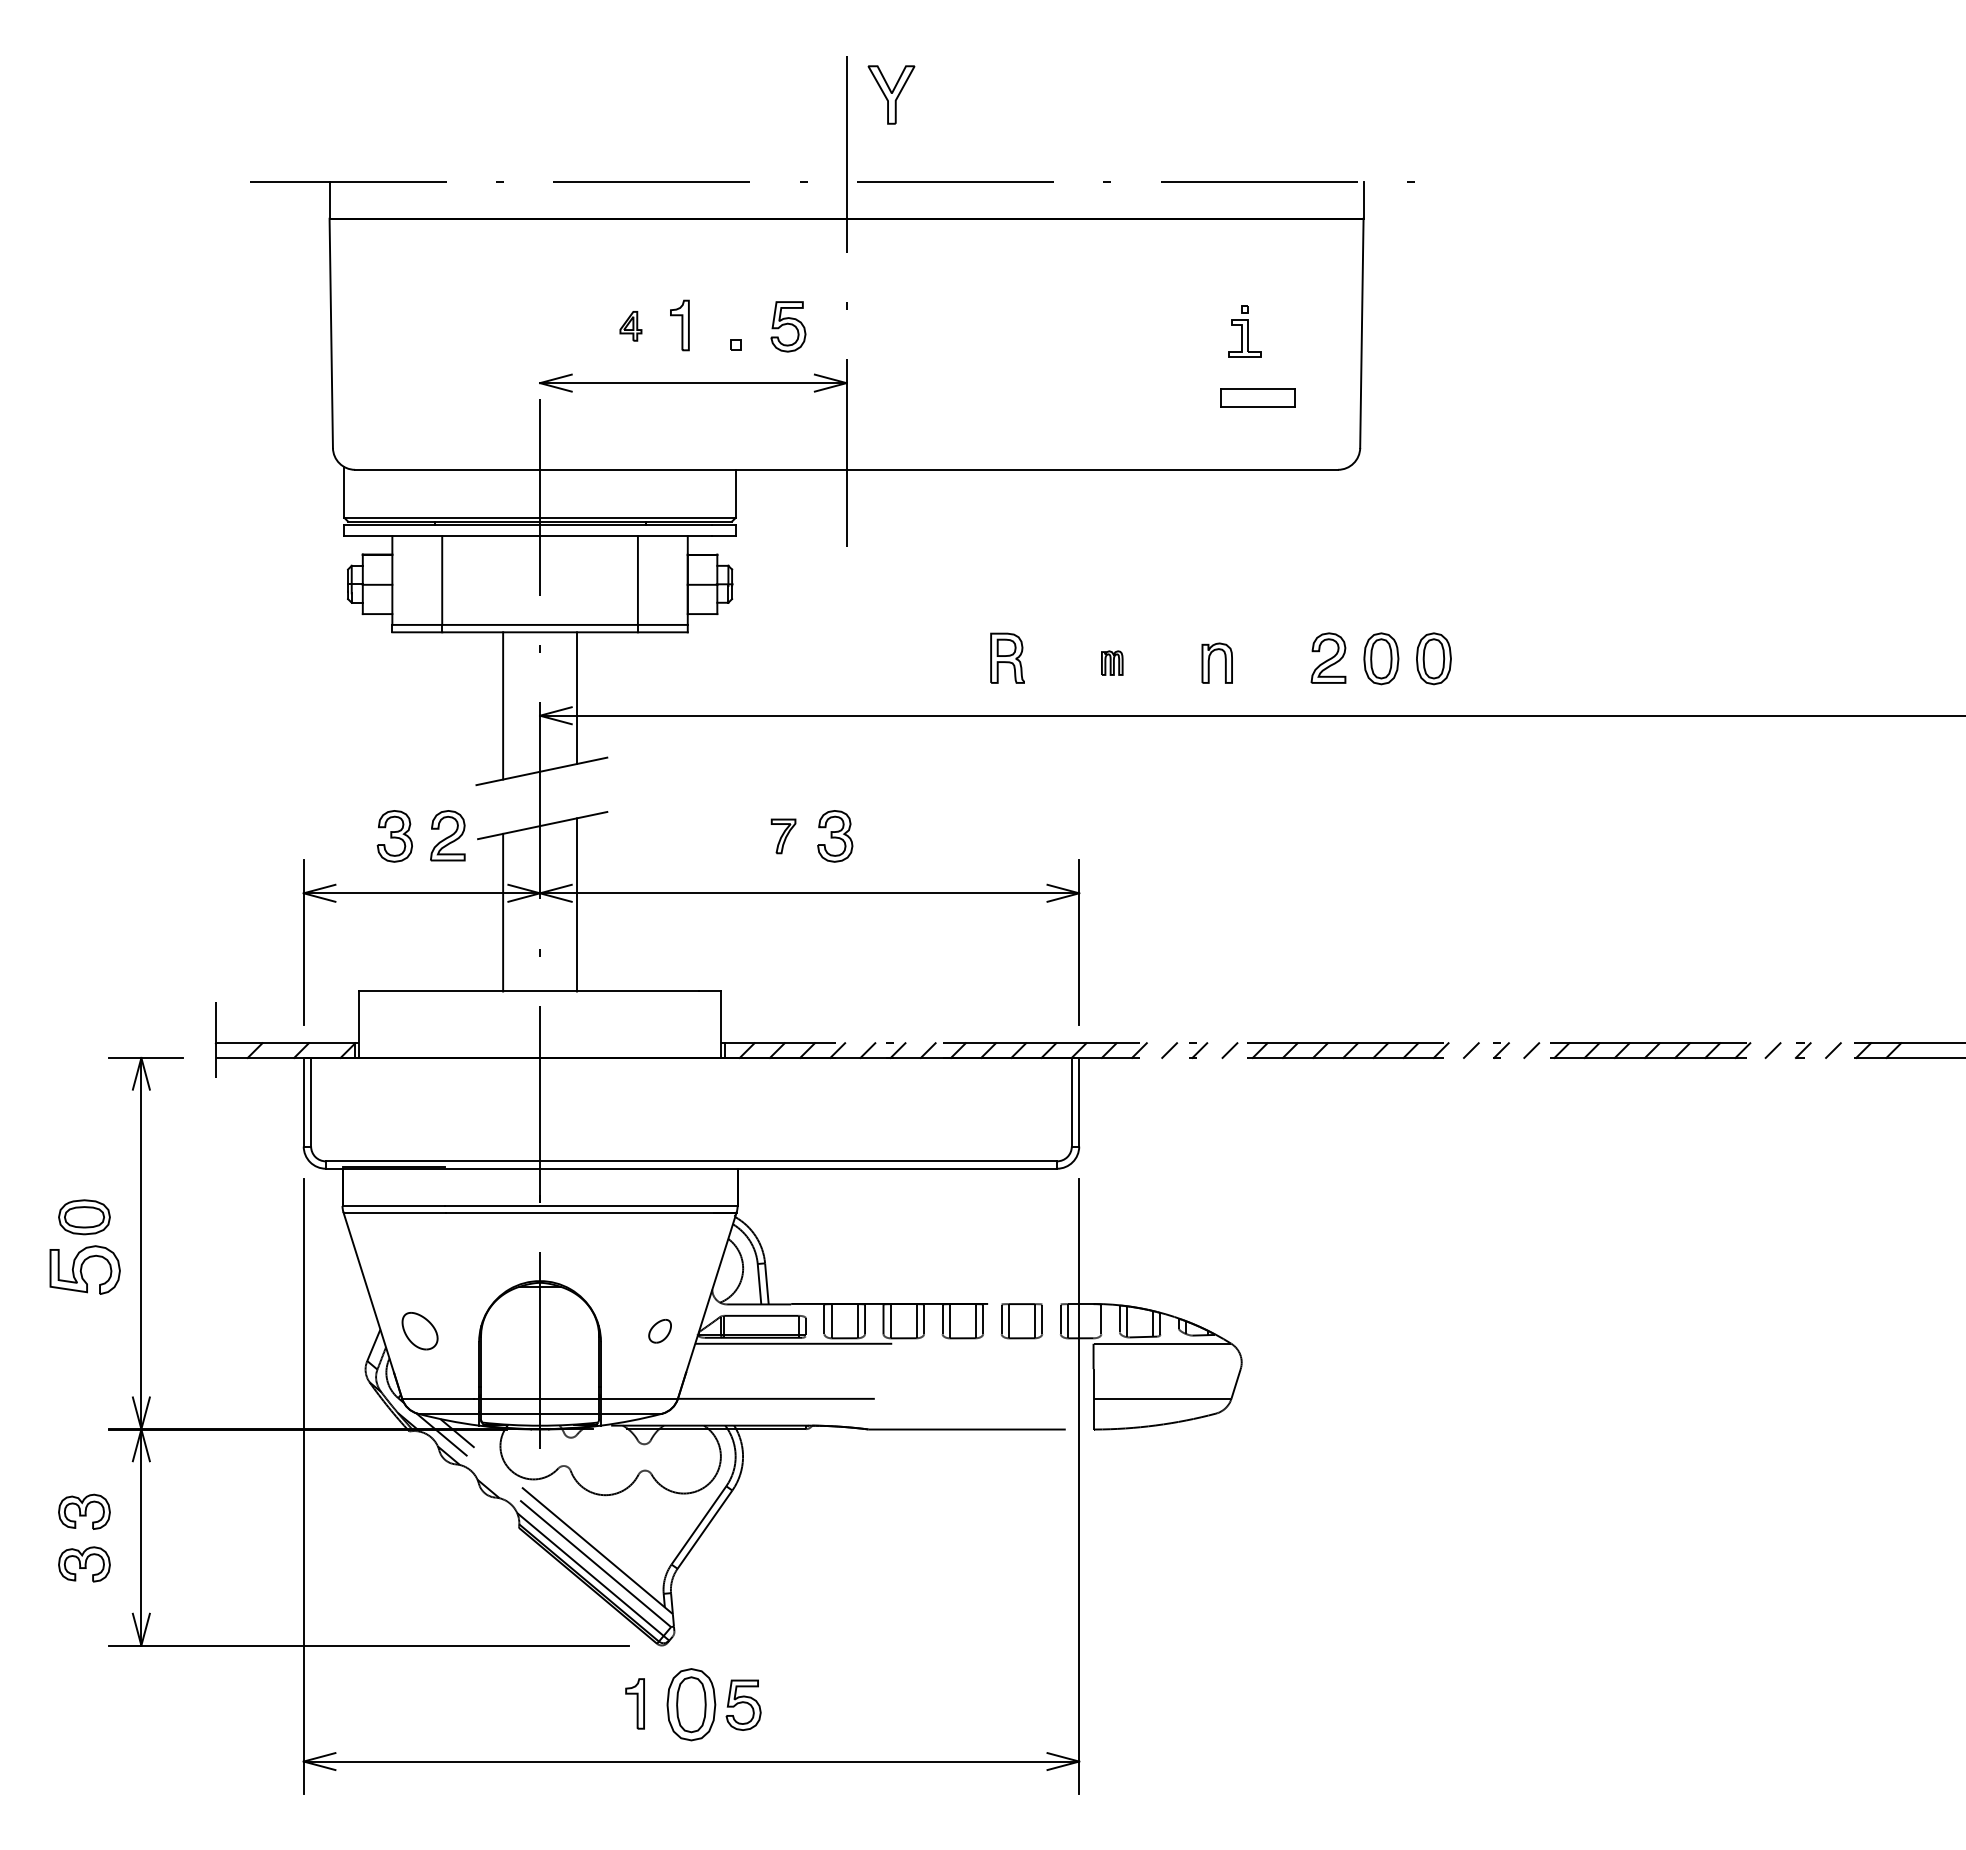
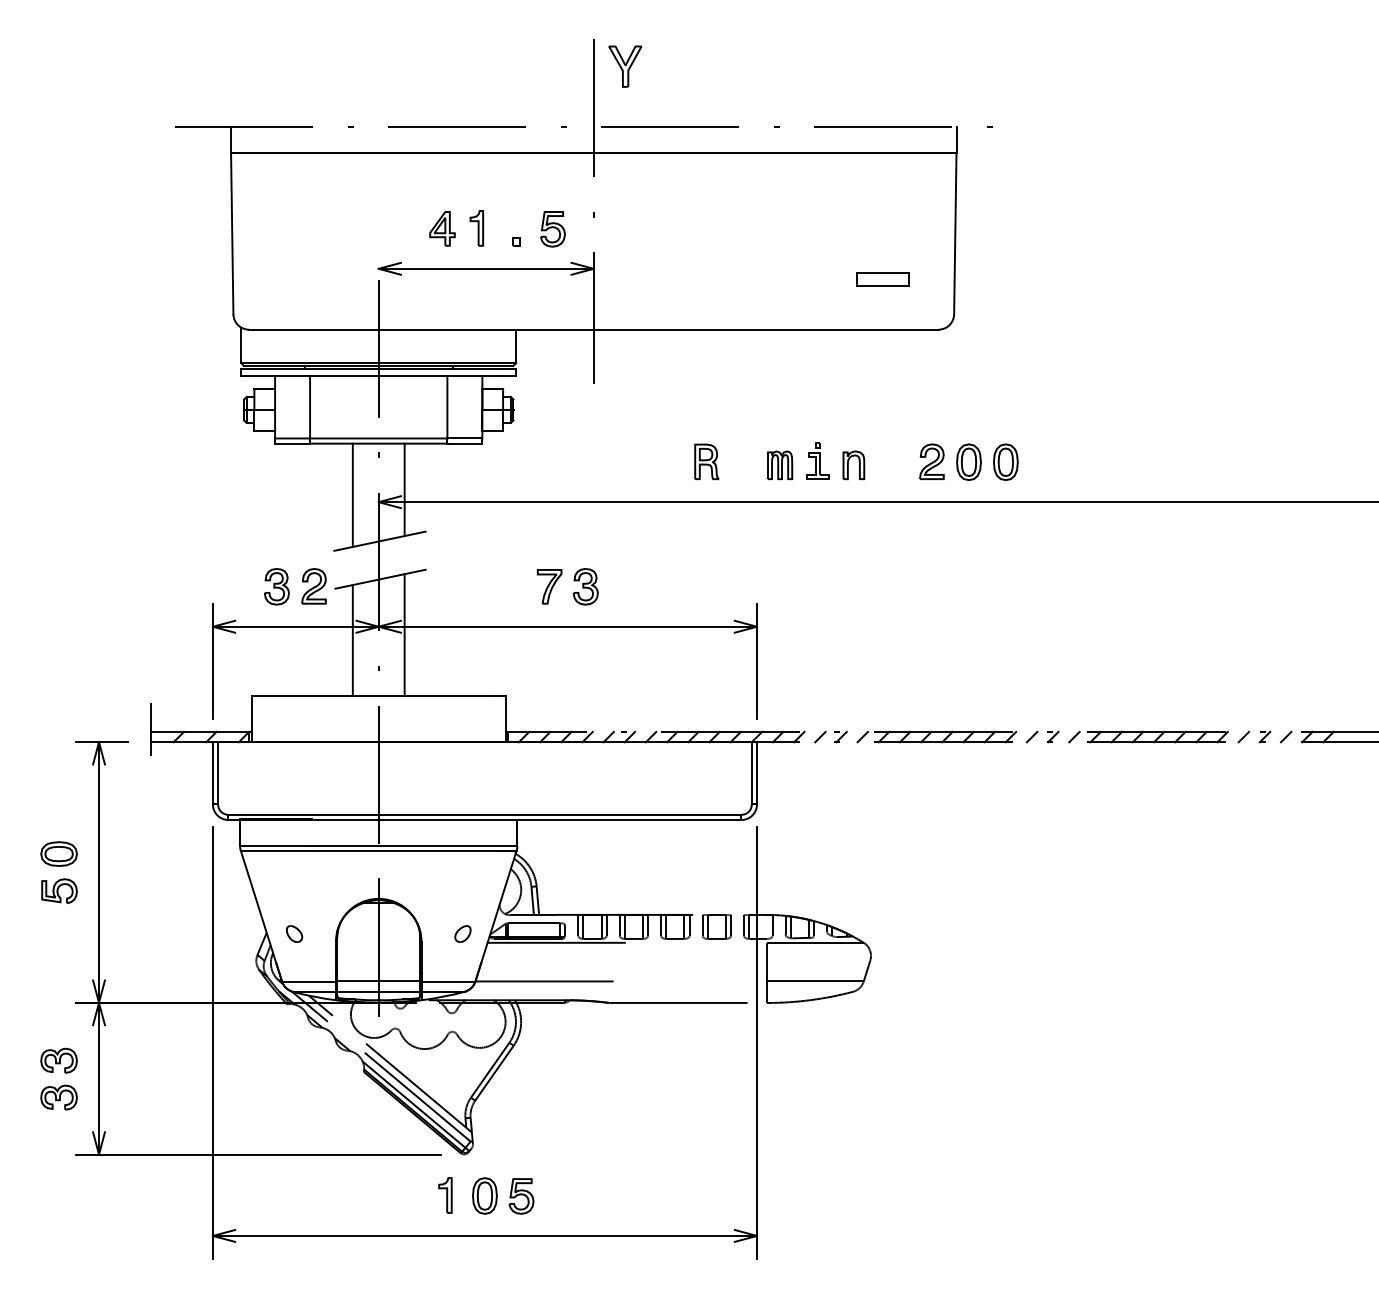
part: (630, 326) -> (442, 229), size x1.67
part: (1244, 331) -> (817, 461), moved
part: (1112, 662) -> (780, 464), size x1.67
part: (783, 836) -> (549, 586), size x1.43
part: (84, 1270) -> (59, 891), size x0.71
part: (419, 1331) -> (294, 934), size x0.62
part: (691, 1704) -> (484, 1195), size x0.71

